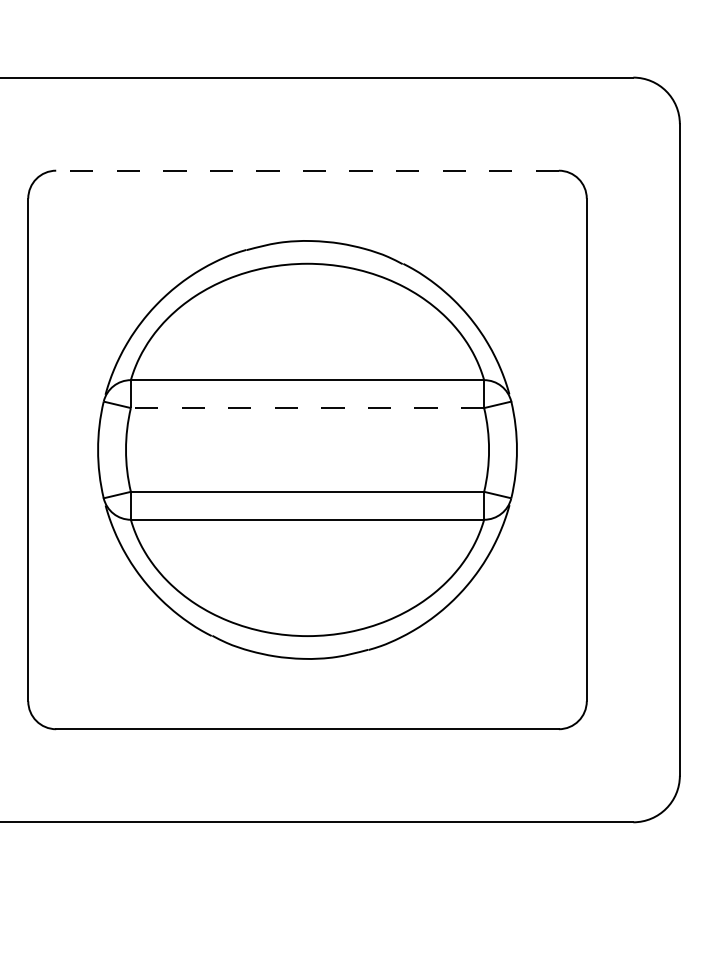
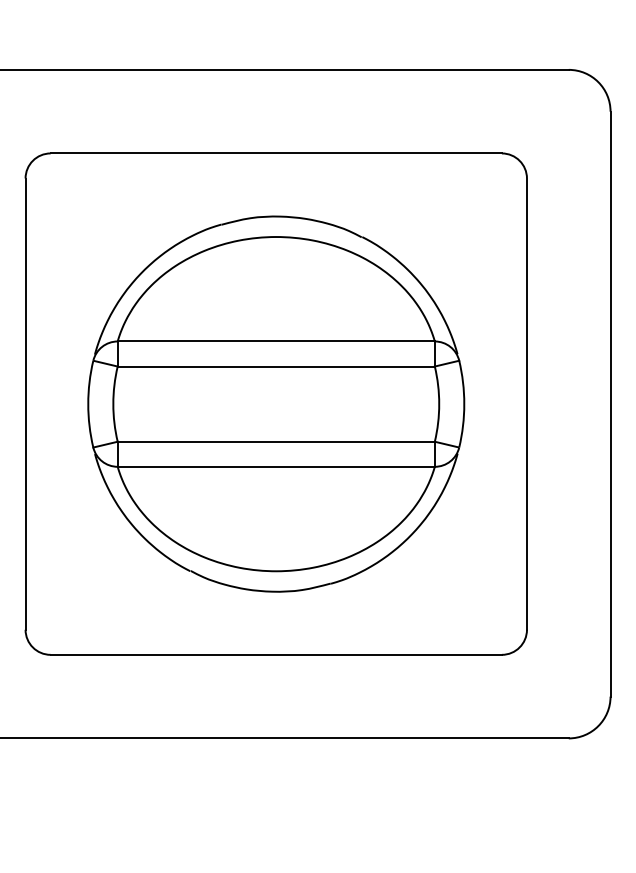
line: (307, 170) -> (276, 153), dashed -> solid
line: (307, 408) -> (276, 366), dashed -> solid

